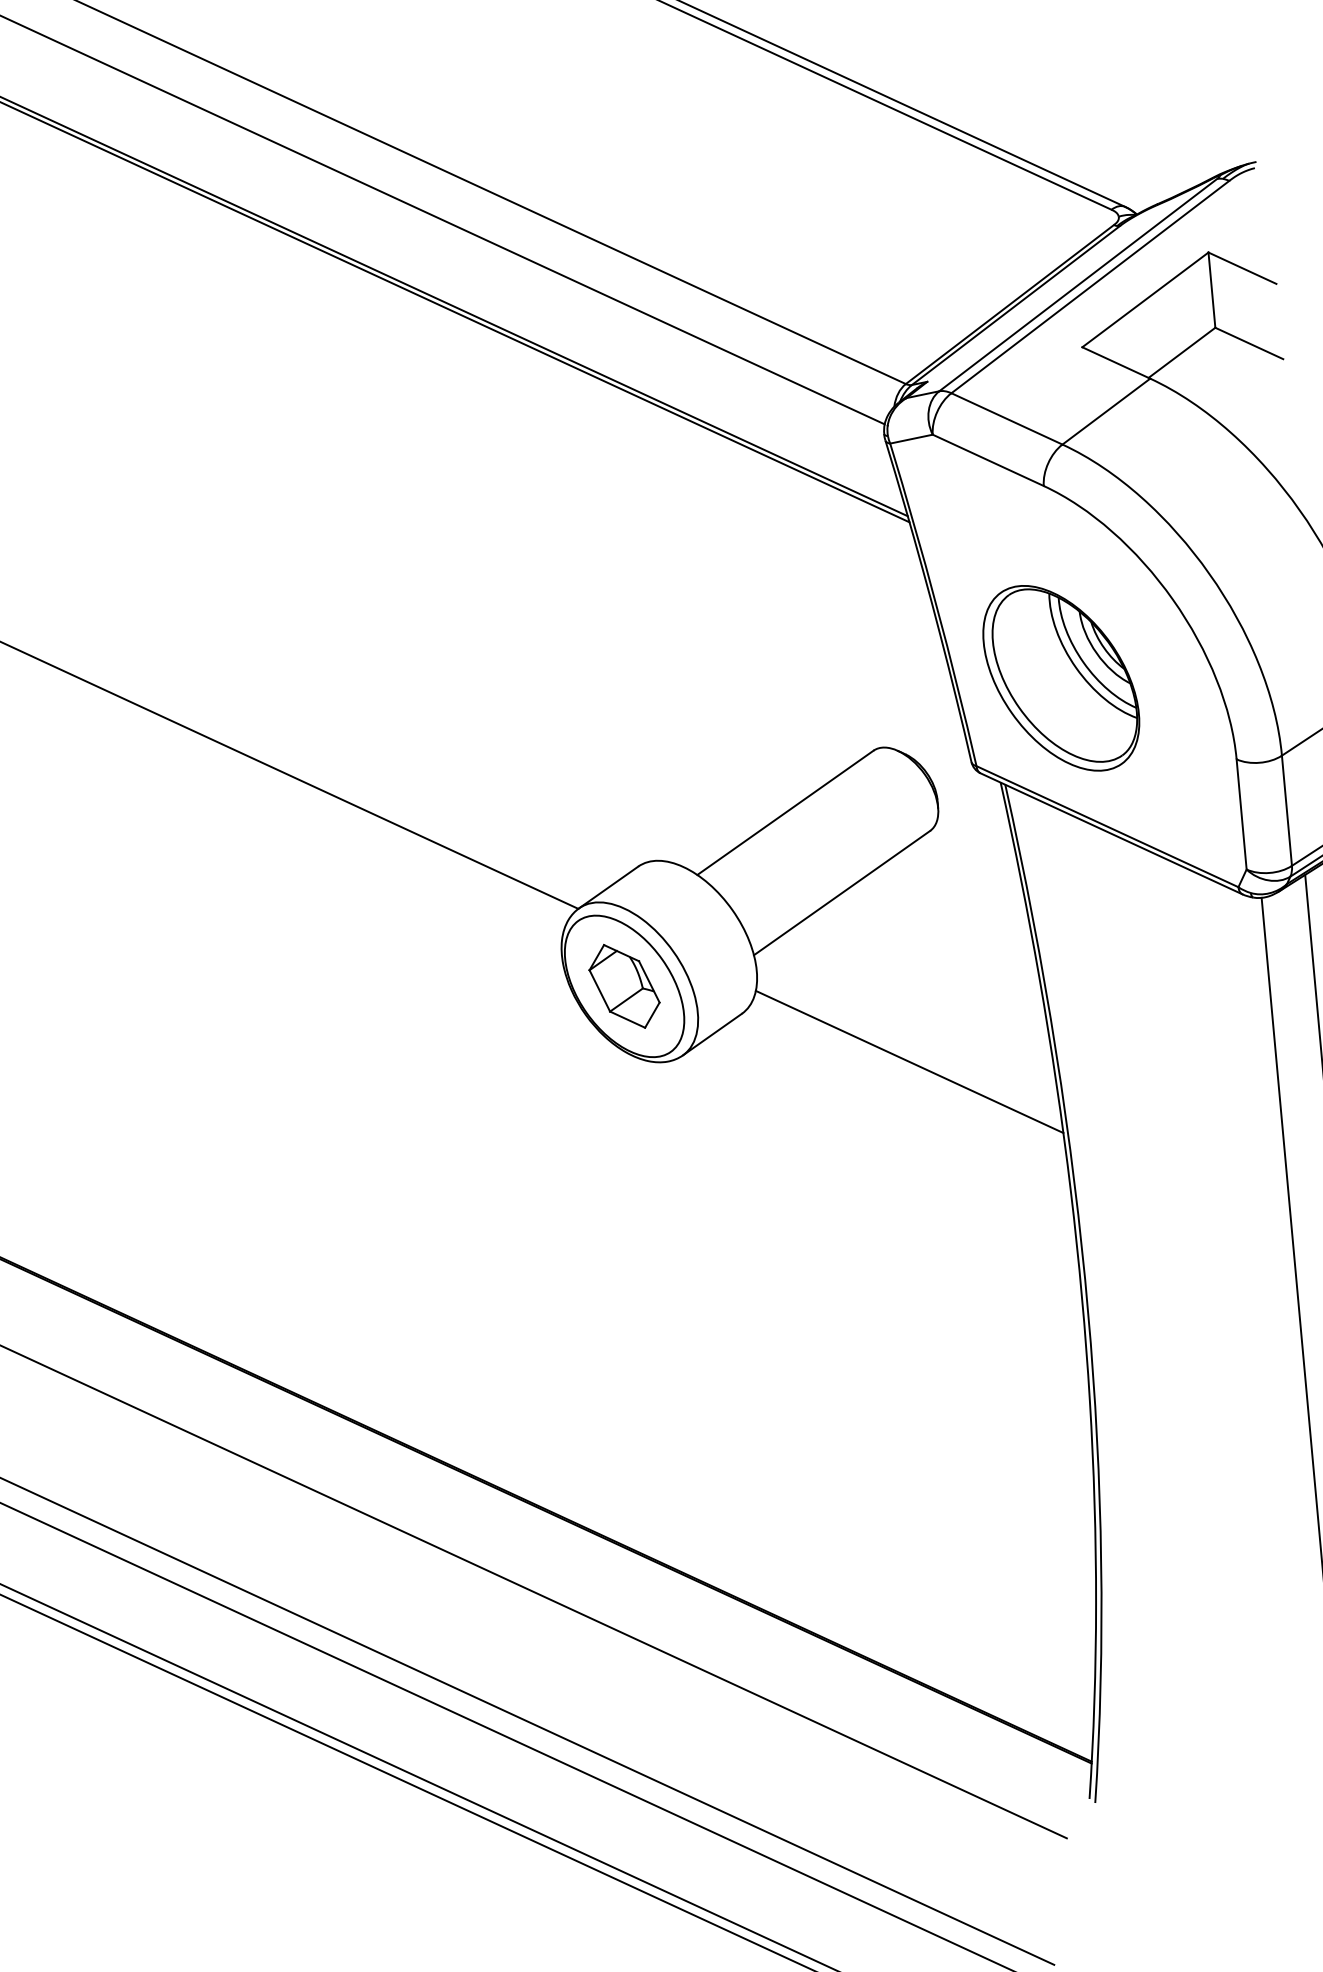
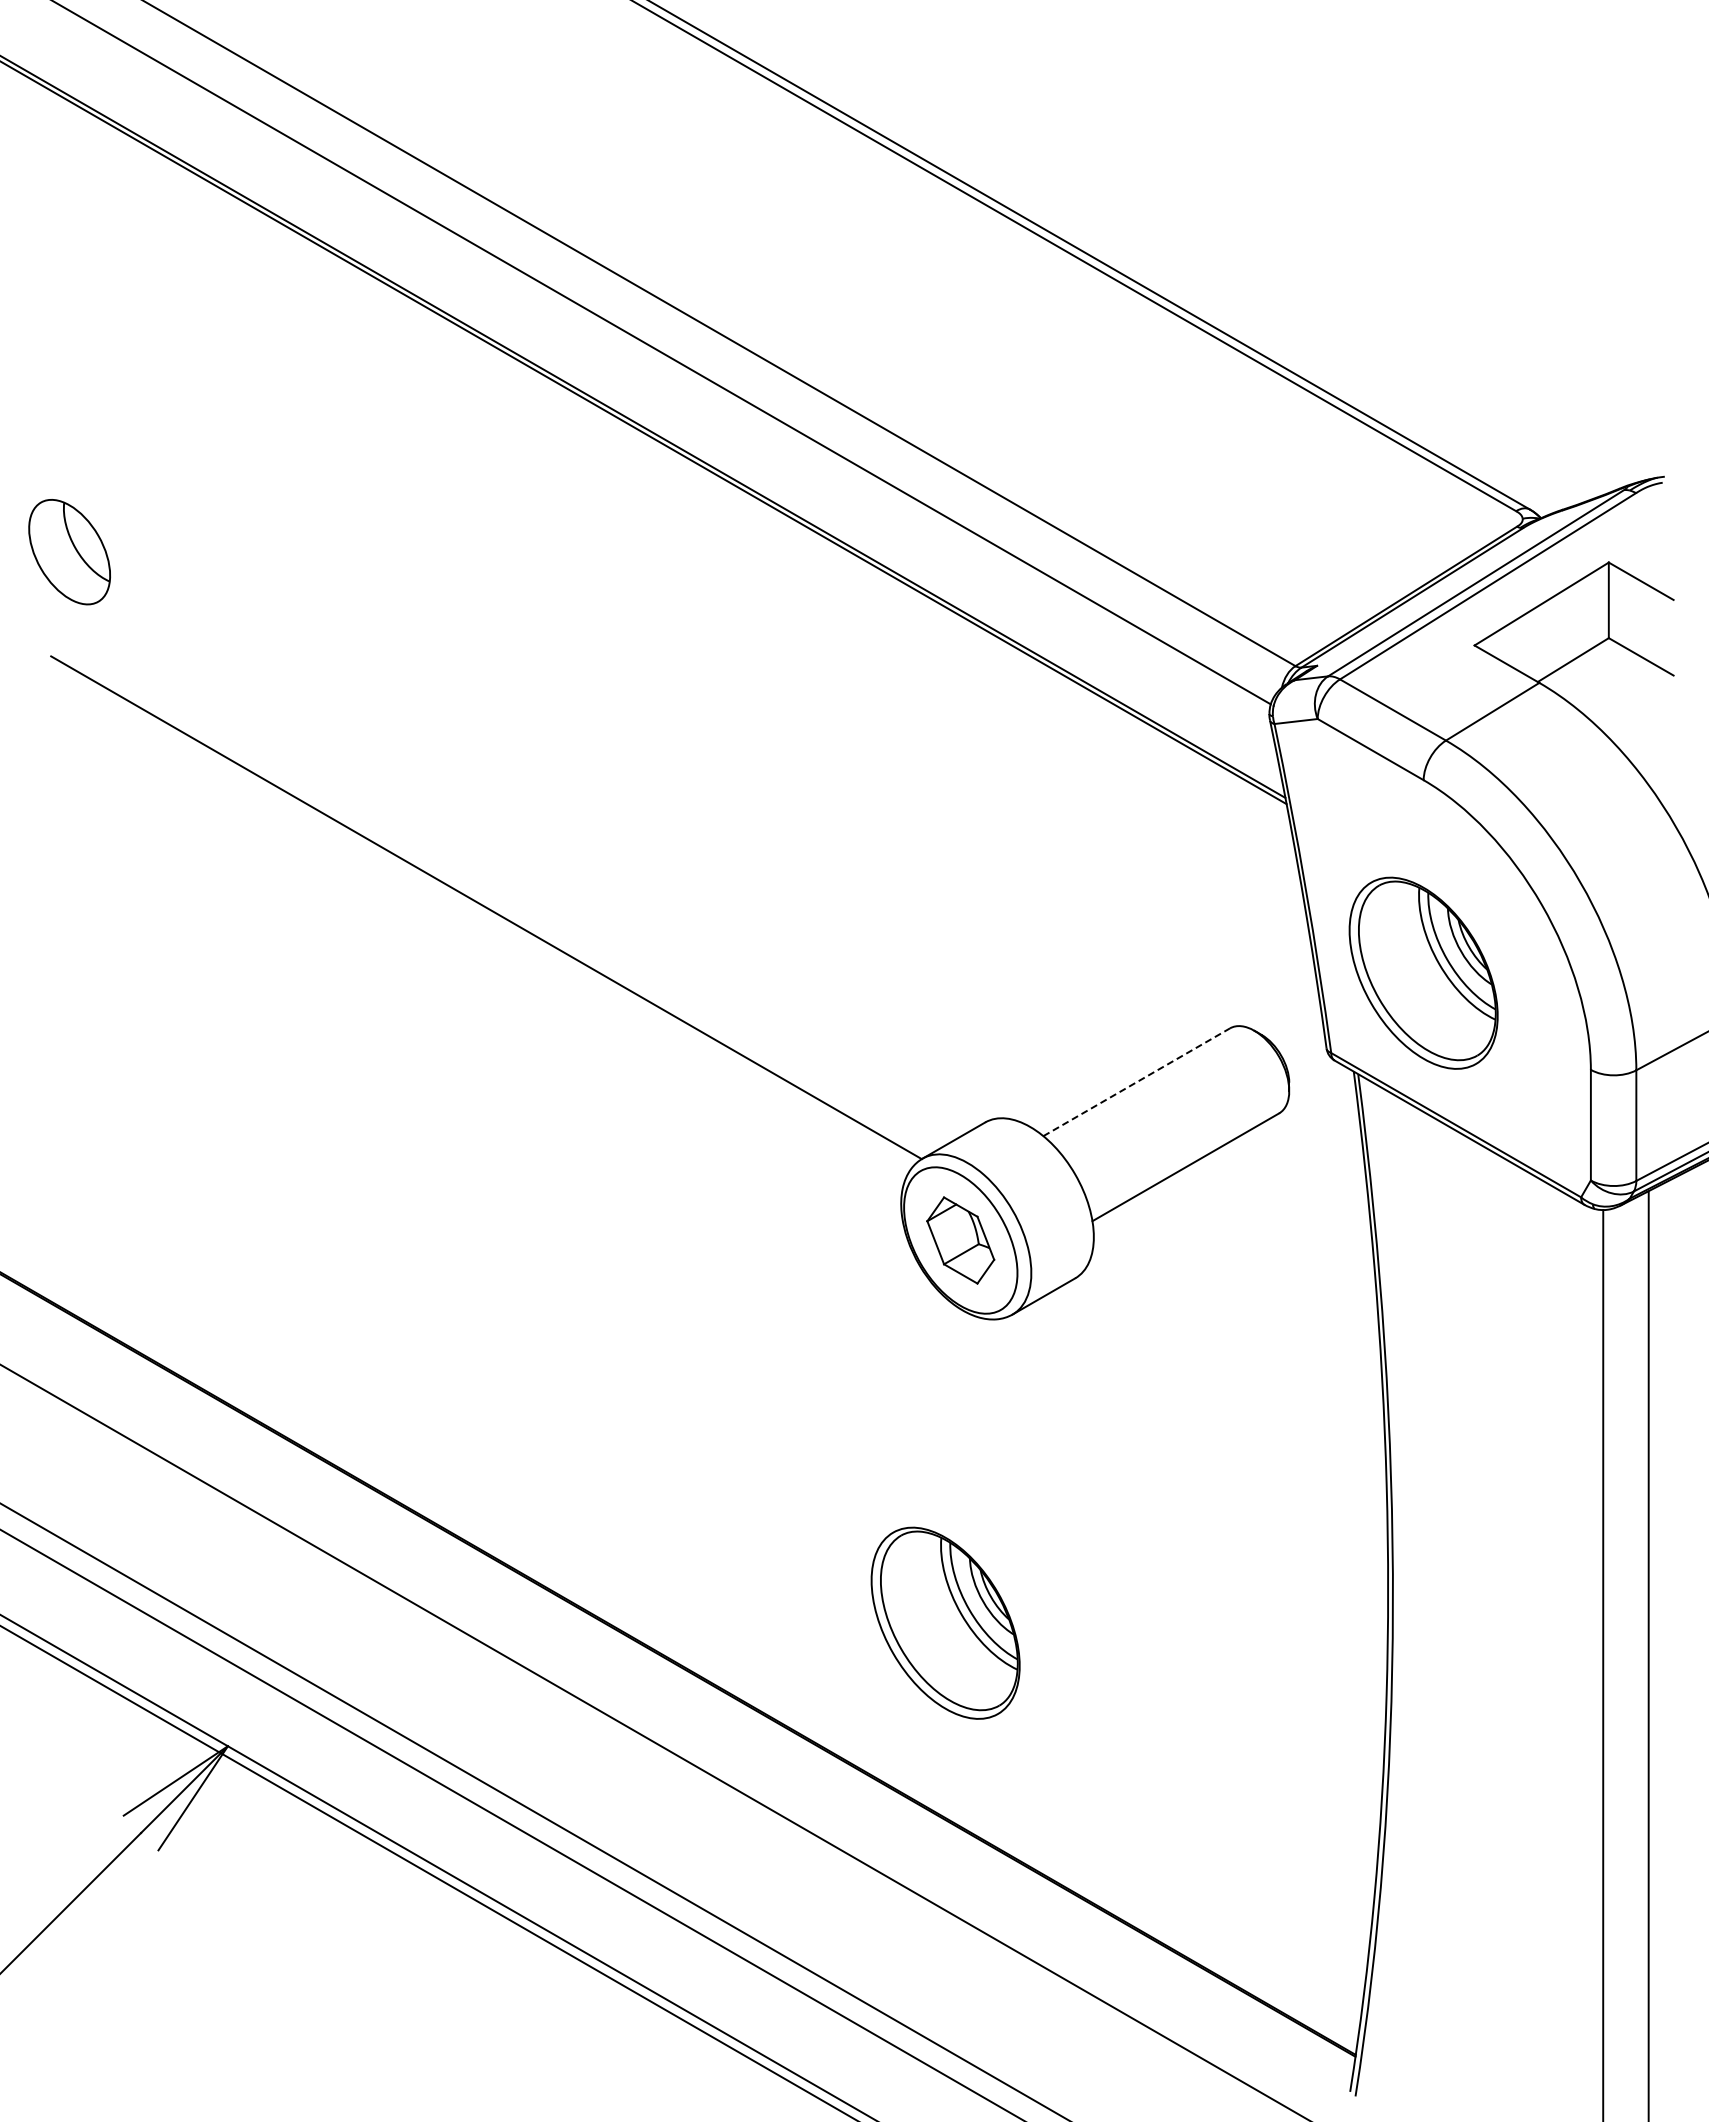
line: (785, 813) -> (1136, 1082), solid -> dashed
line: (909, 1061) -> (1237, 1341), removed
part: (643, 1368) -> (945, 1622), added

